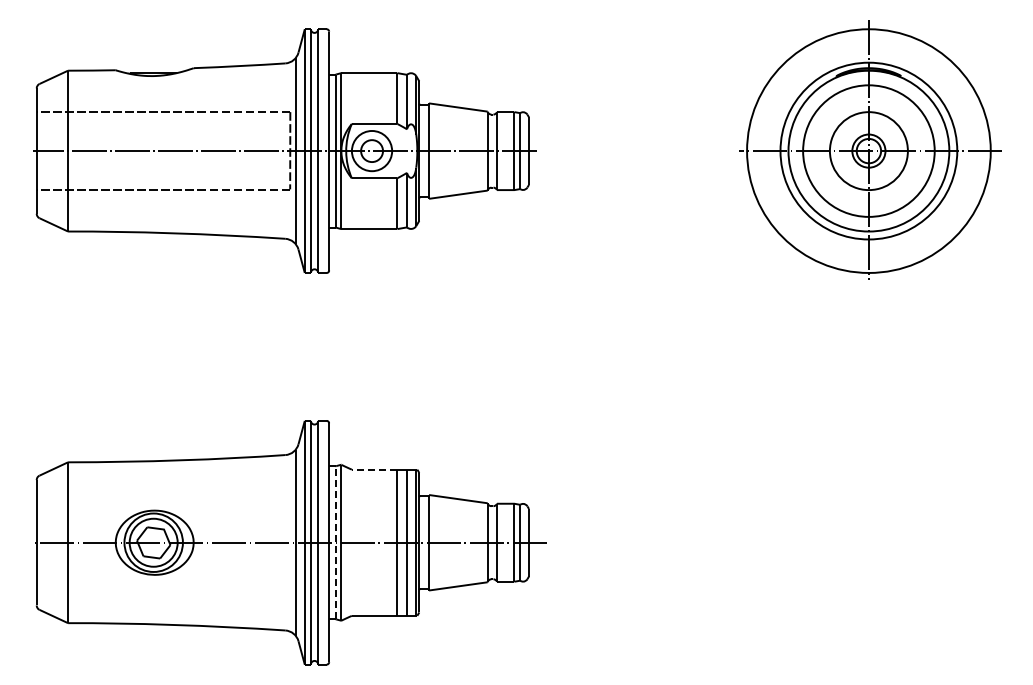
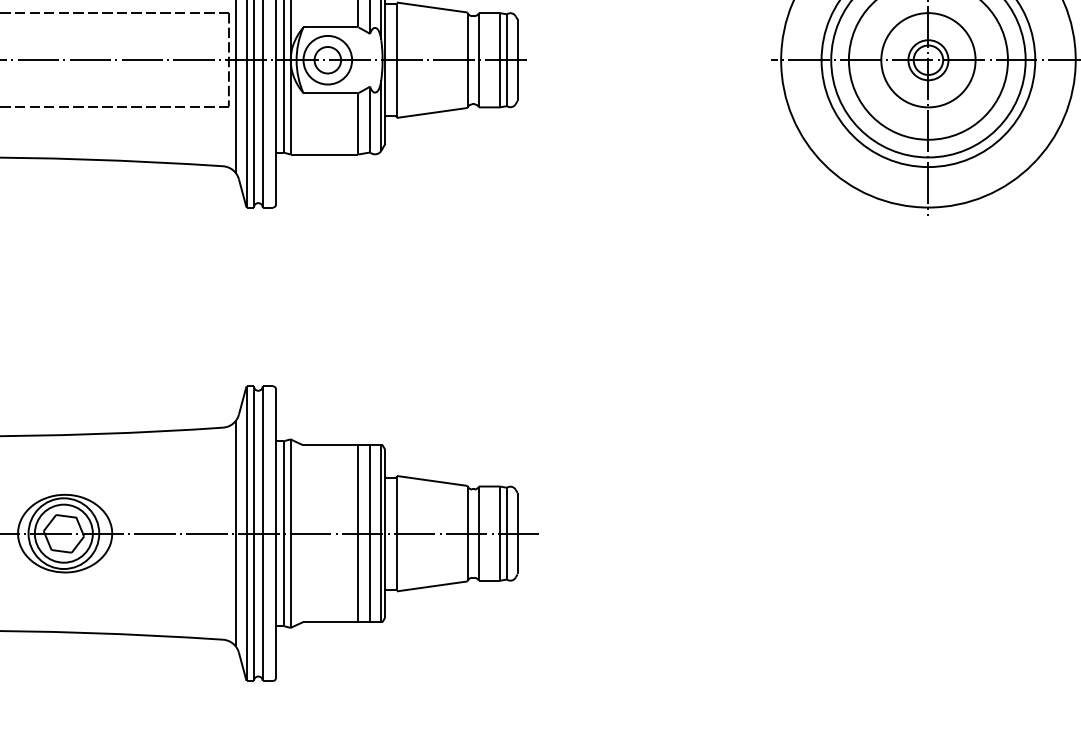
line: (374, 469) -> (330, 445), dashed -> solid
line: (335, 542) -> (283, 533), dashed -> solid

